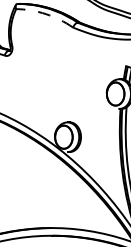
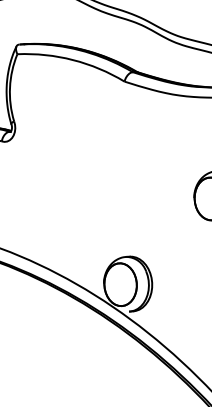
arc: (46, 14) -> (73, 60), dashed -> solid

